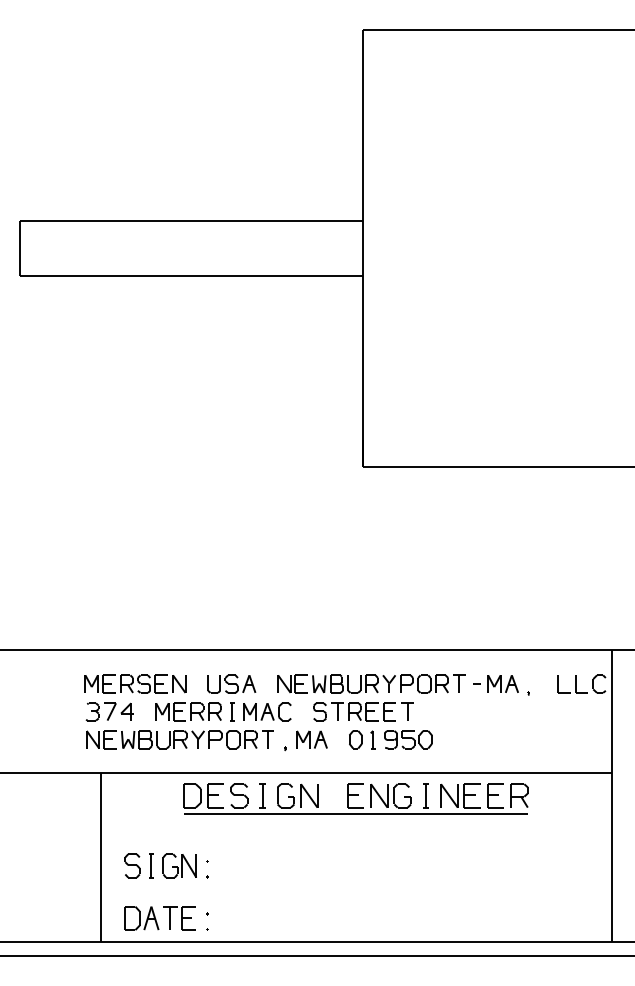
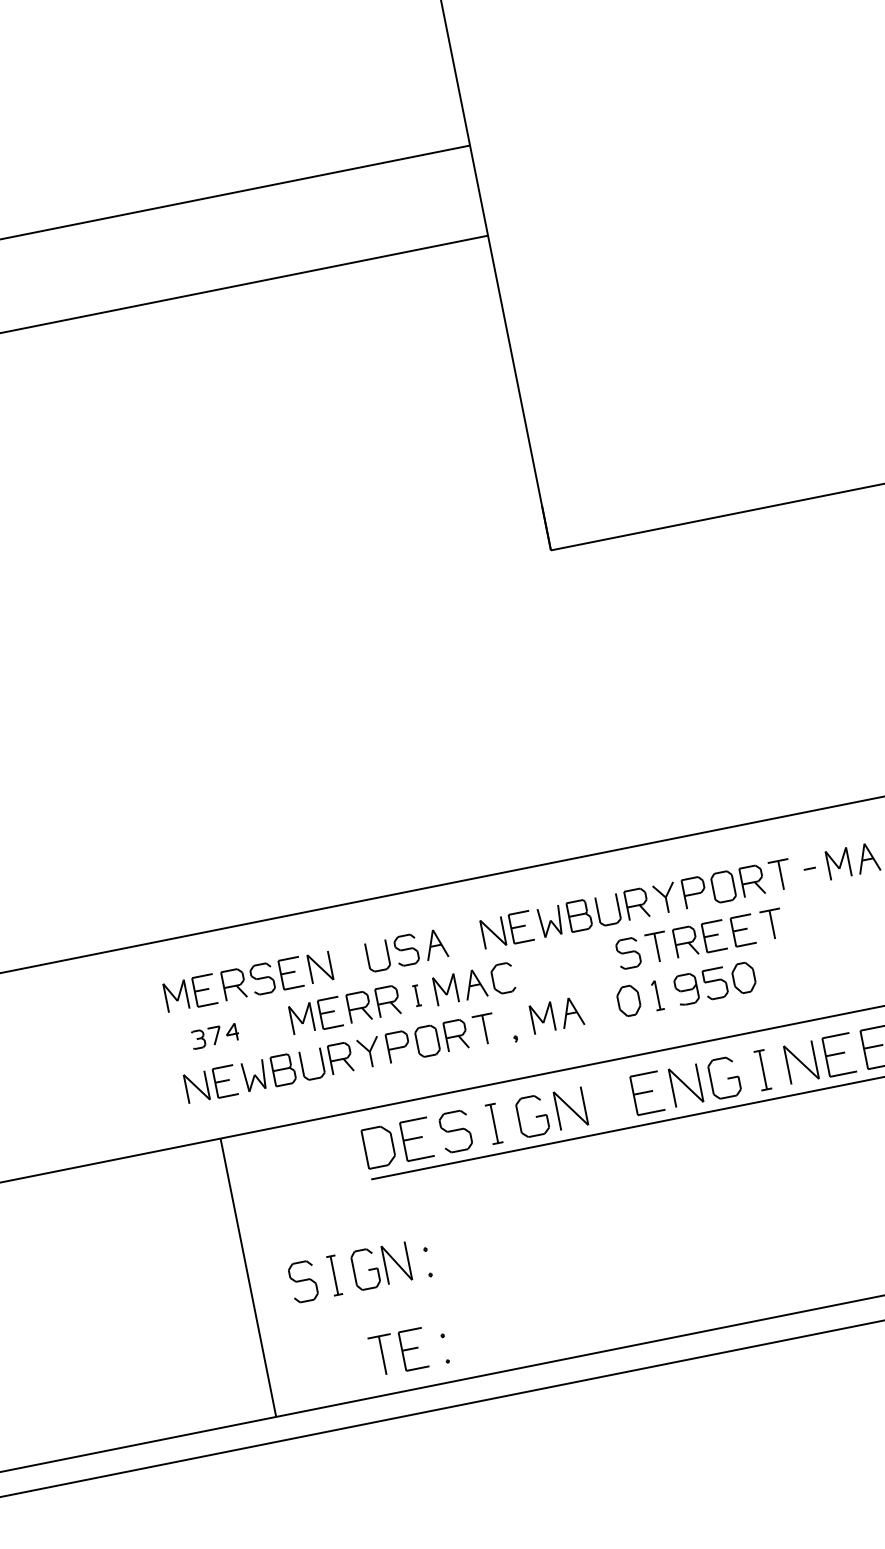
part: (109, 711) -> (214, 1035), size x0.6
part: (232, 711) -> (416, 995), size x0.7
part: (363, 711) -> (699, 938), moved
part: (141, 918) -> (335, 1365), removed

